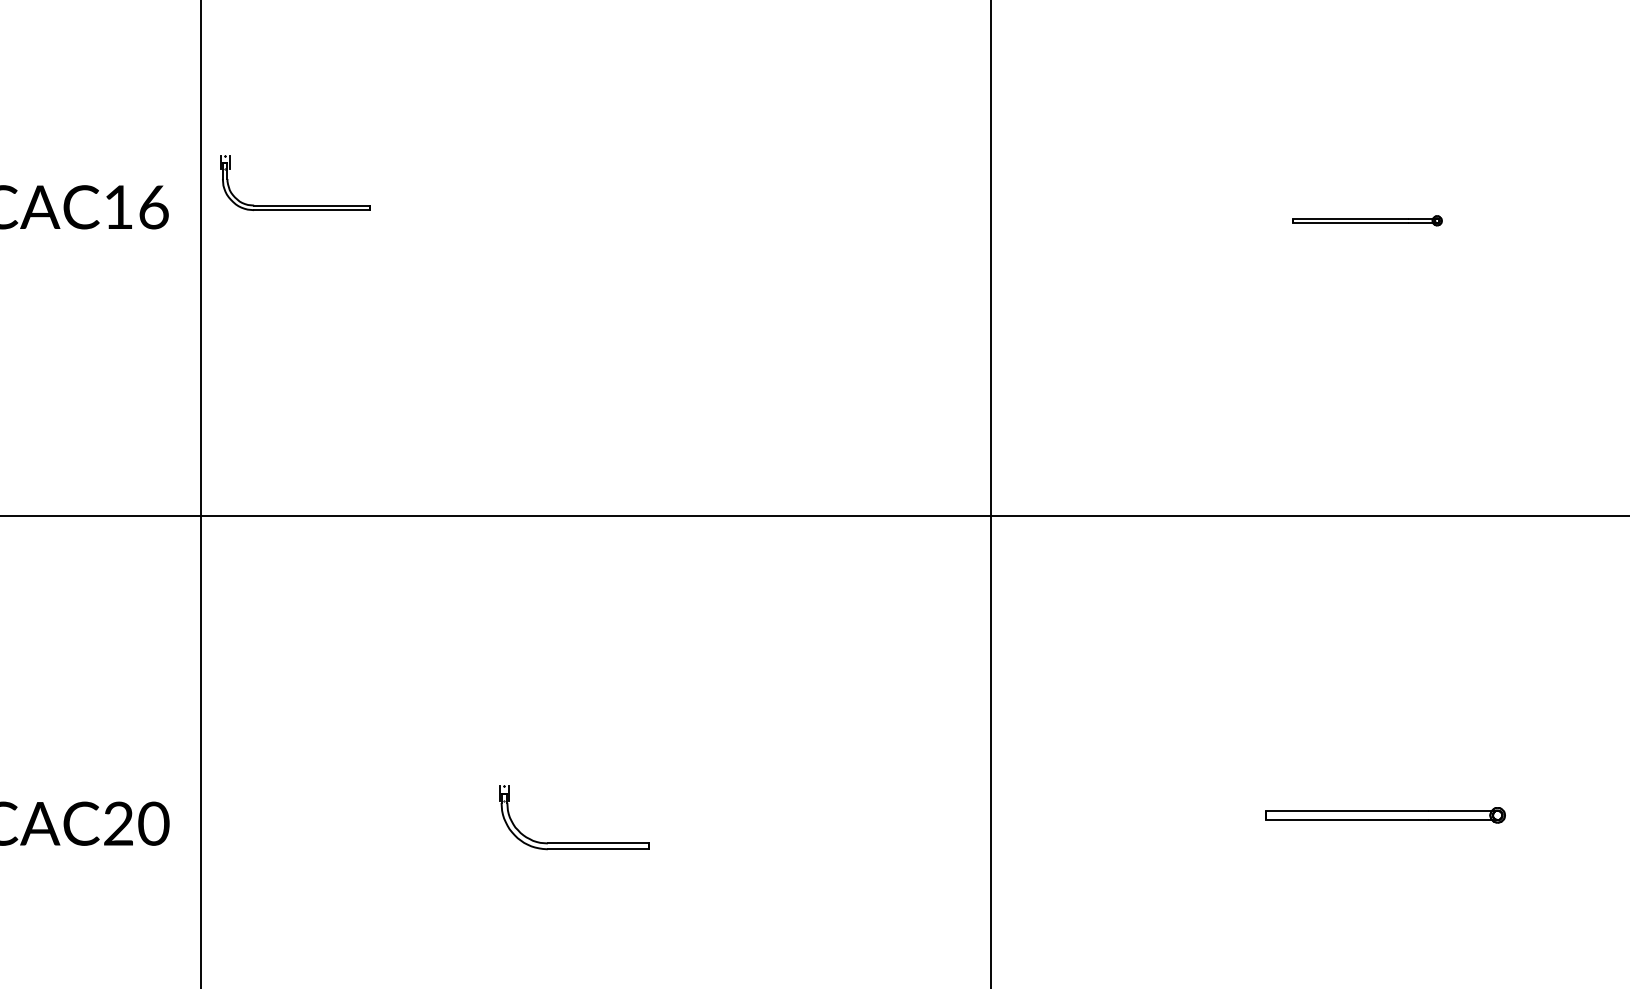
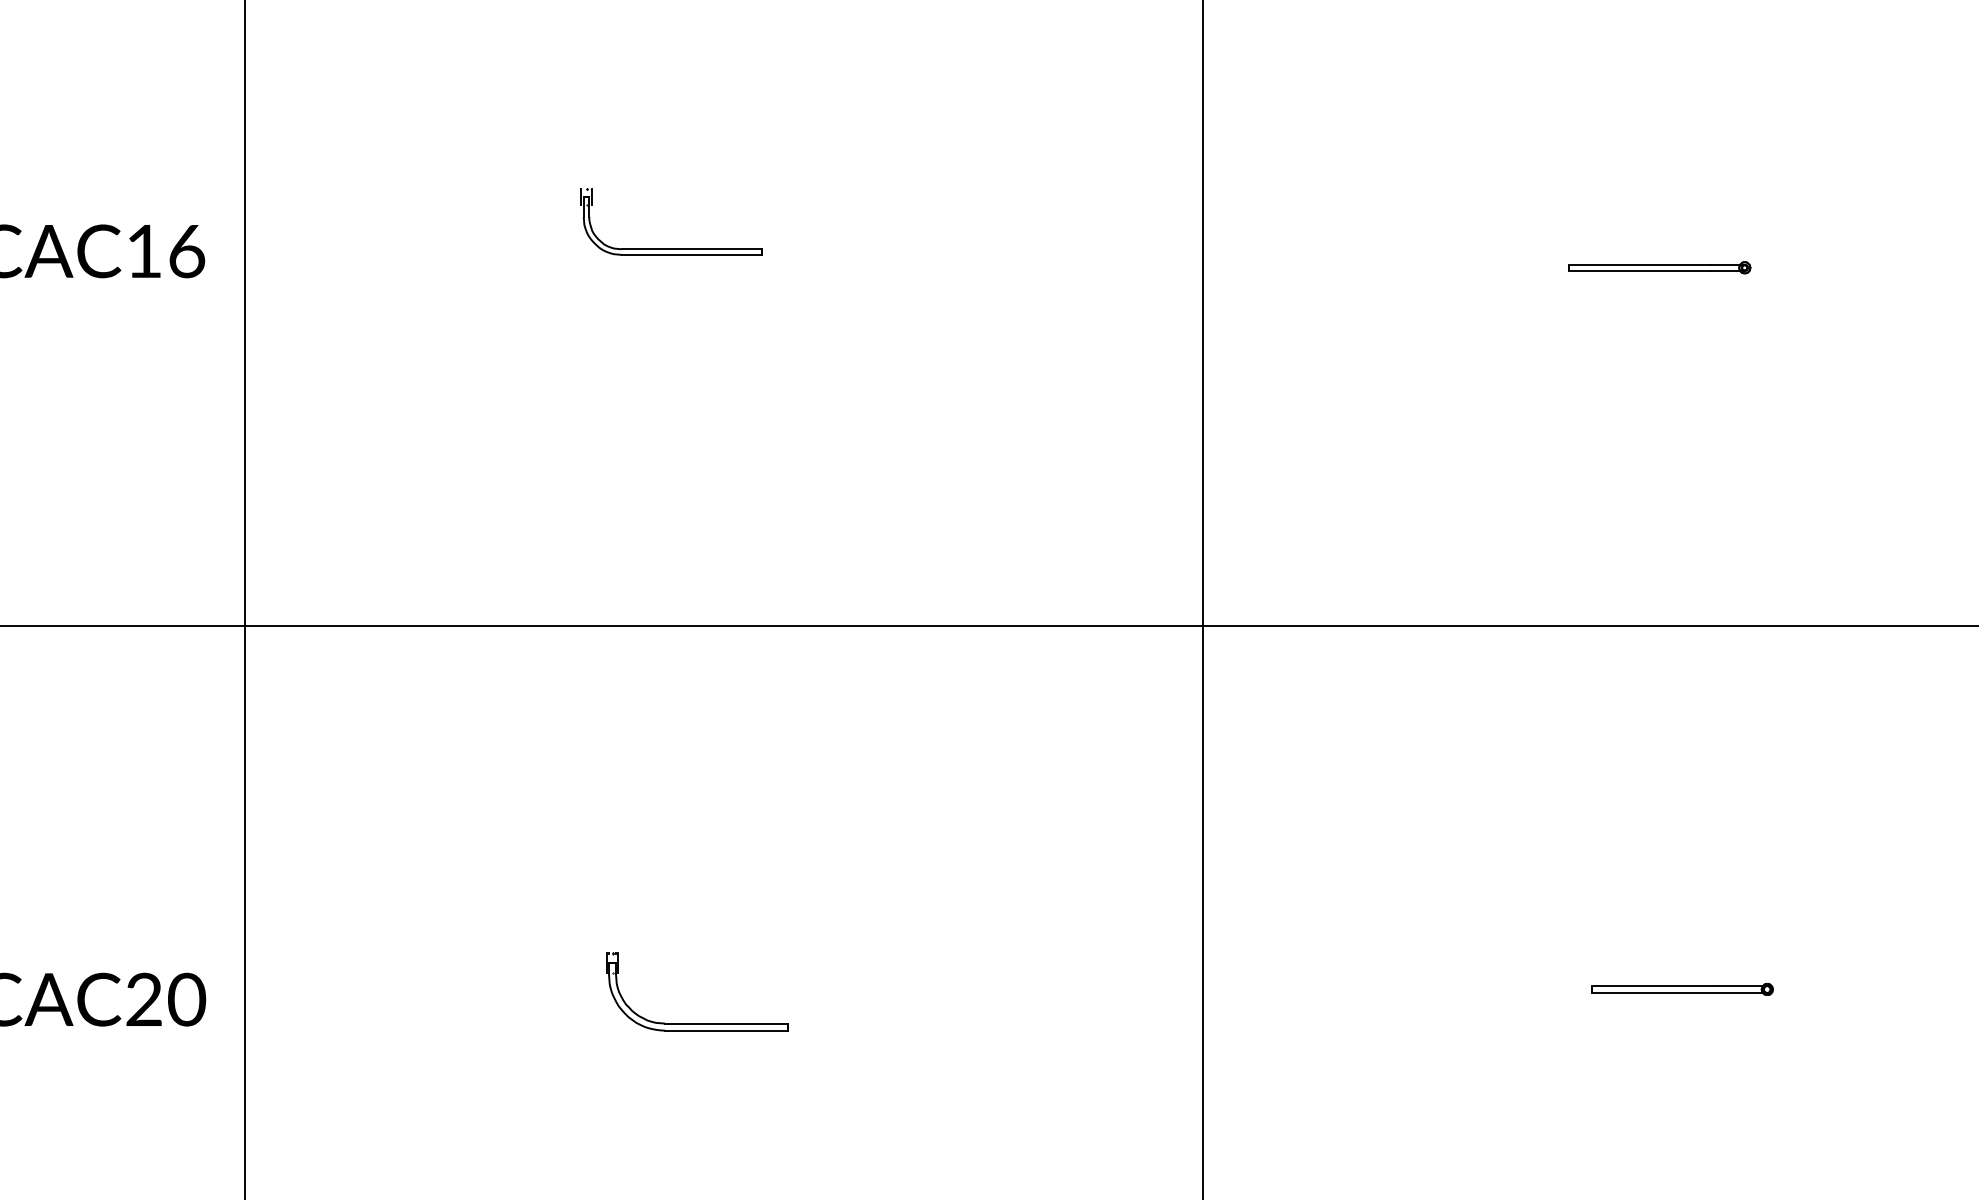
part: (295, 204) -> (671, 248), moved
part: (1385, 815) -> (1682, 989), size x0.62

